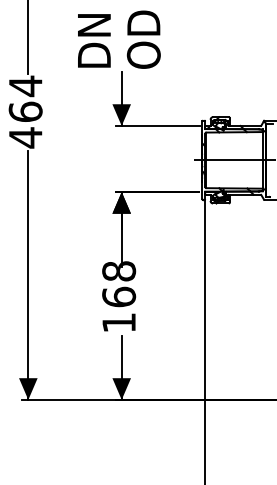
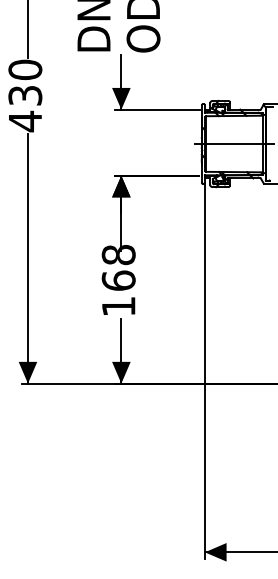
text: (25, 98) -> (25, 82), 464 -> 430

